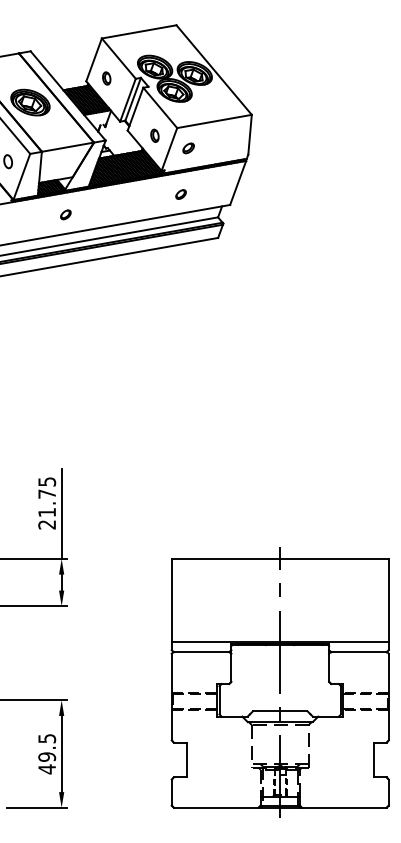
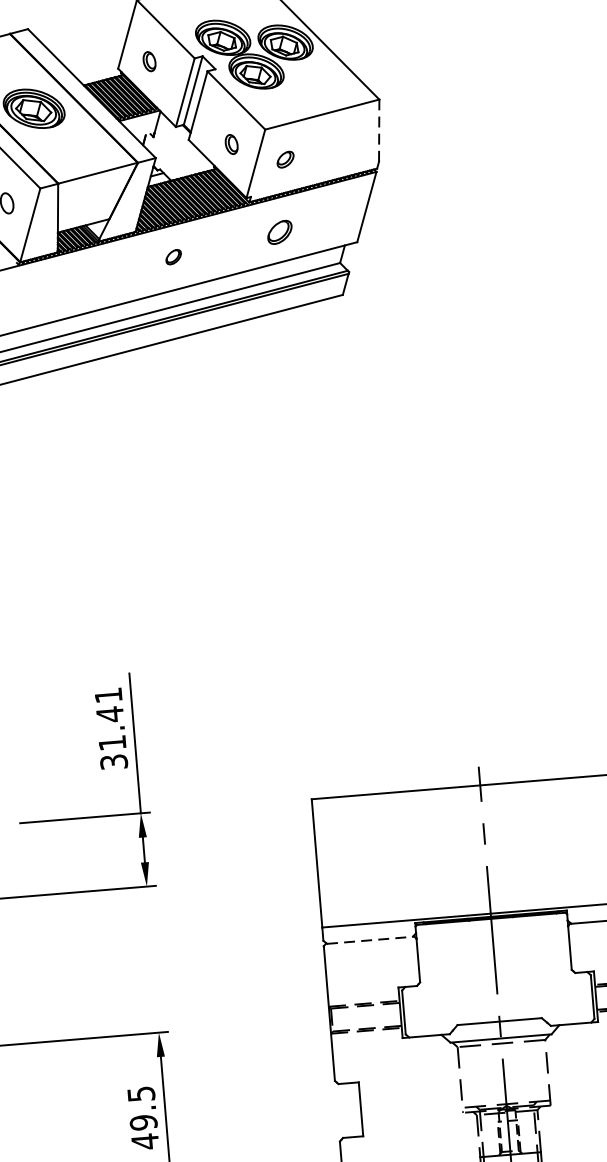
line: (250, 134) -> (379, 130), solid -> dashed
part: (180, 194) -> (278, 232), size x1.6
part: (65, 214) -> (173, 256), moved
text: (47, 503) -> (111, 728), 21.75 -> 31.41
line: (201, 652) -> (369, 940), solid -> dashed

